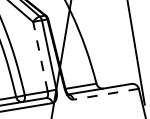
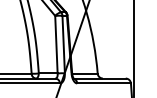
line: (40, 56) -> (56, 44), dashed -> solid
line: (106, 94) -> (104, 83), dashed -> solid

